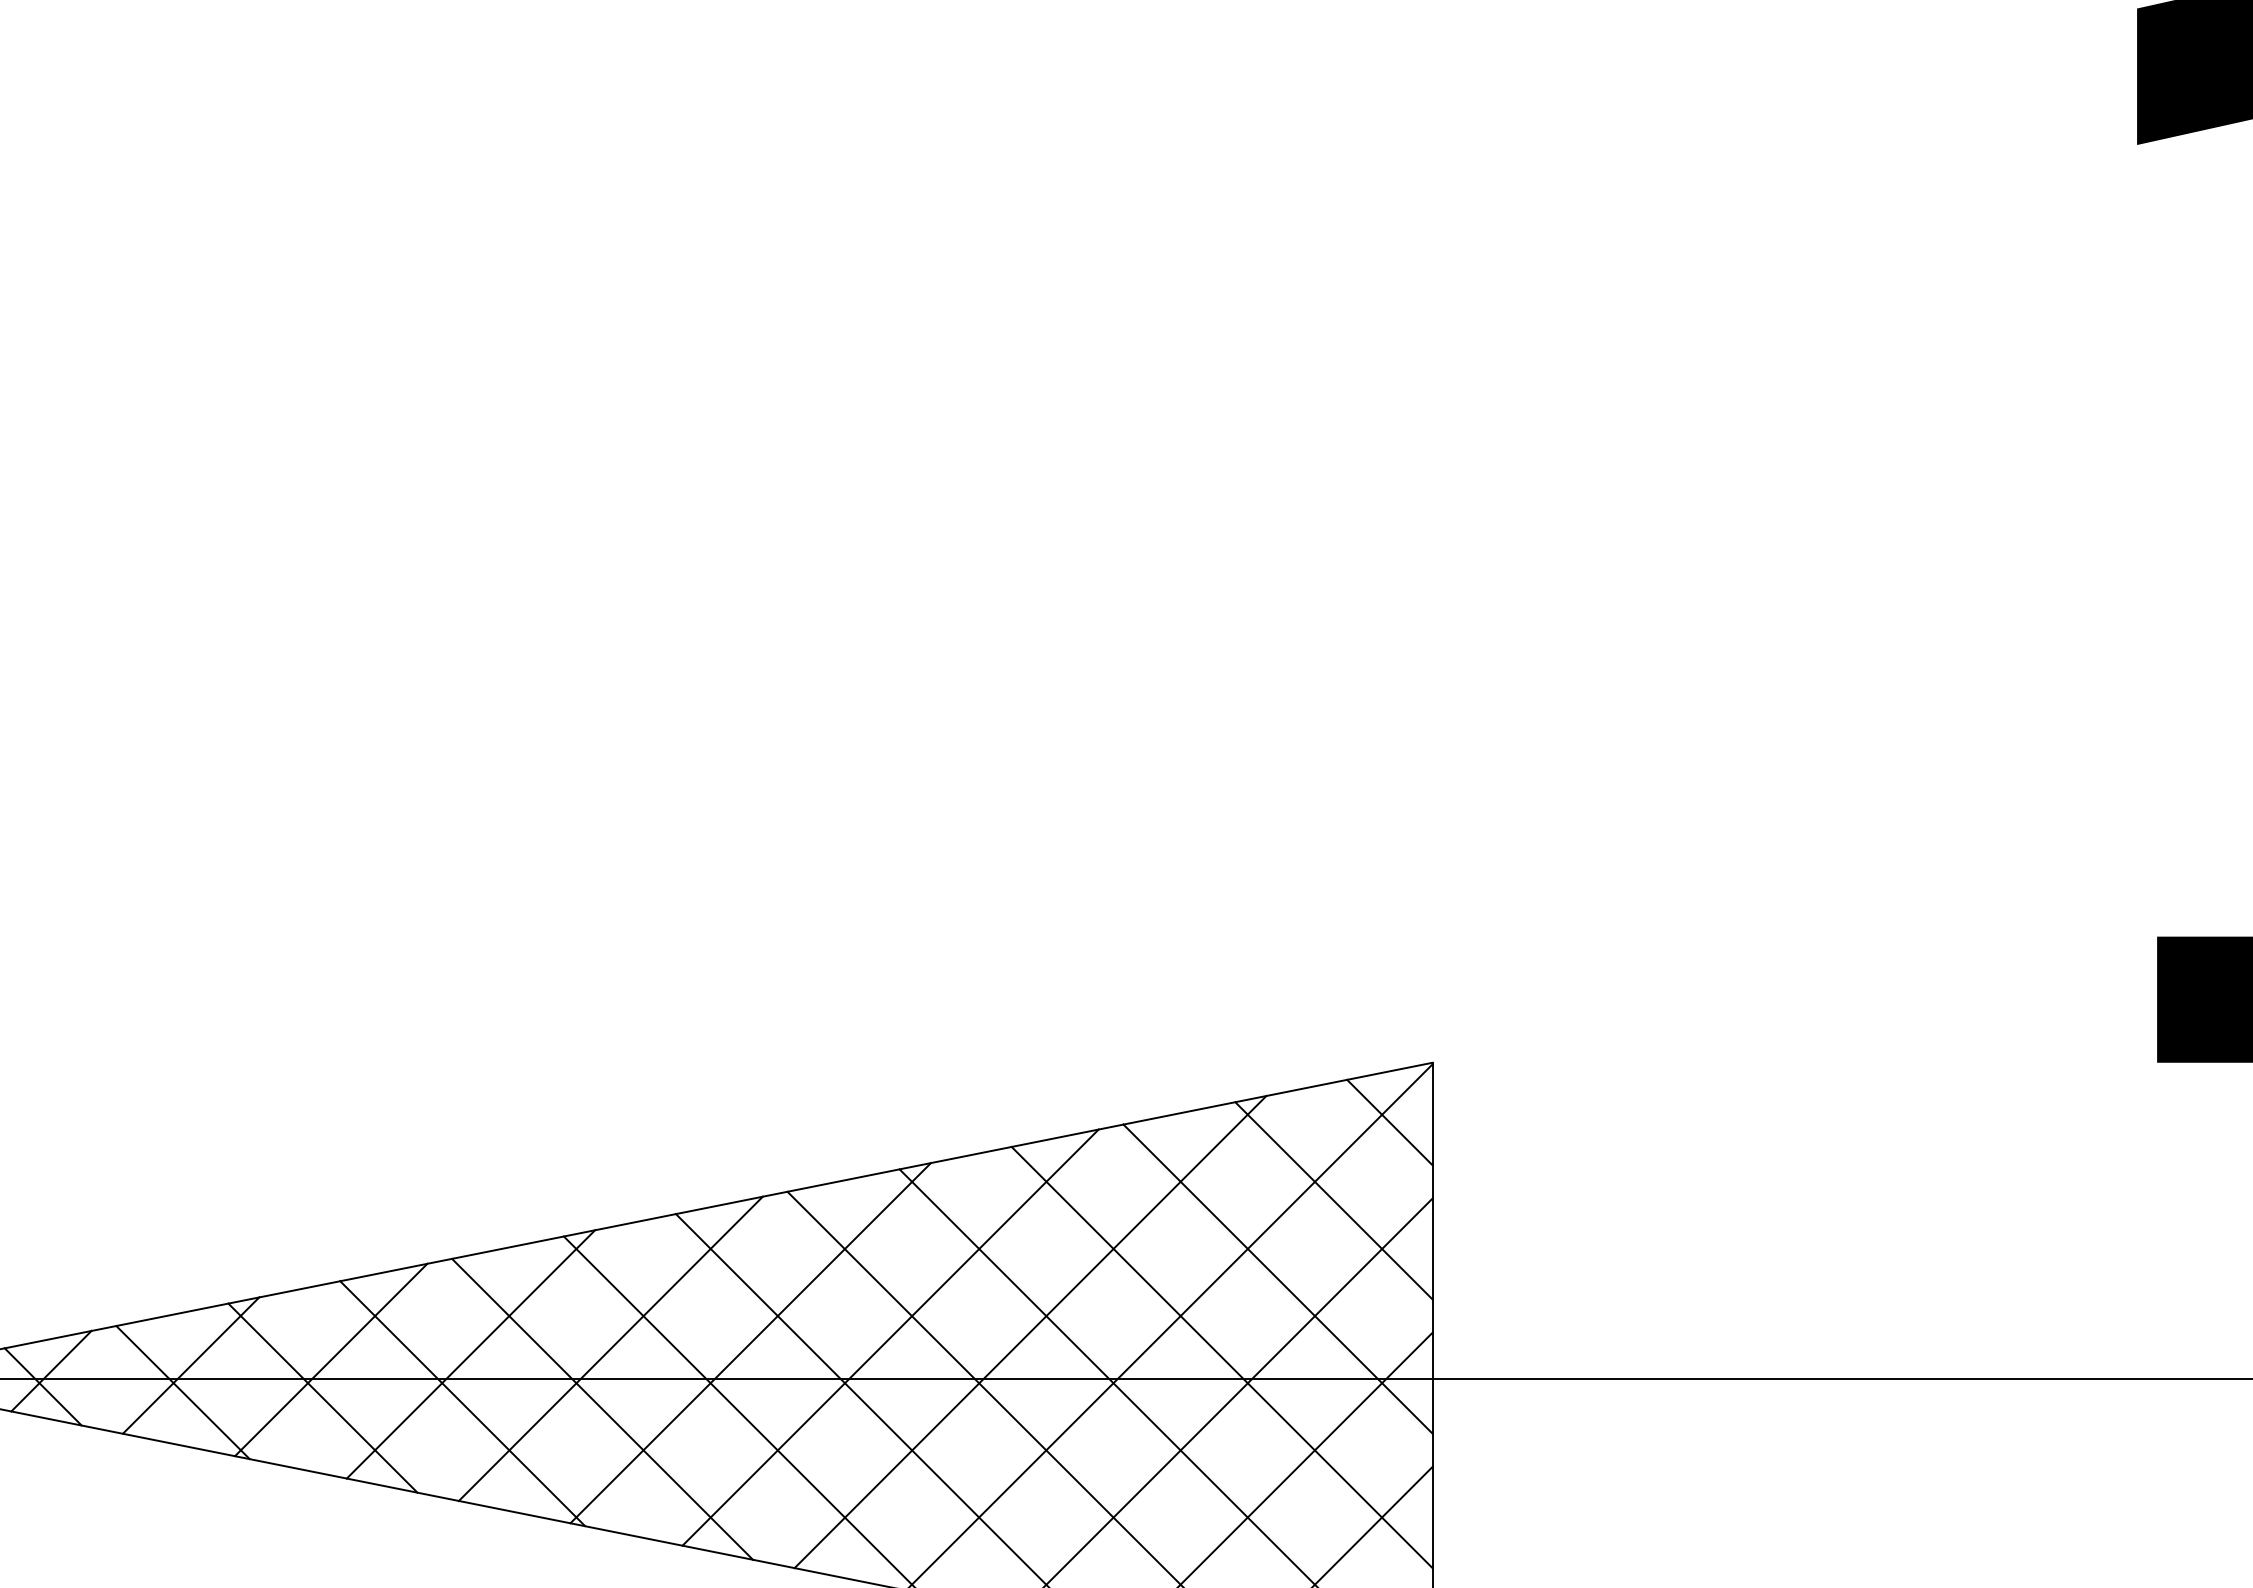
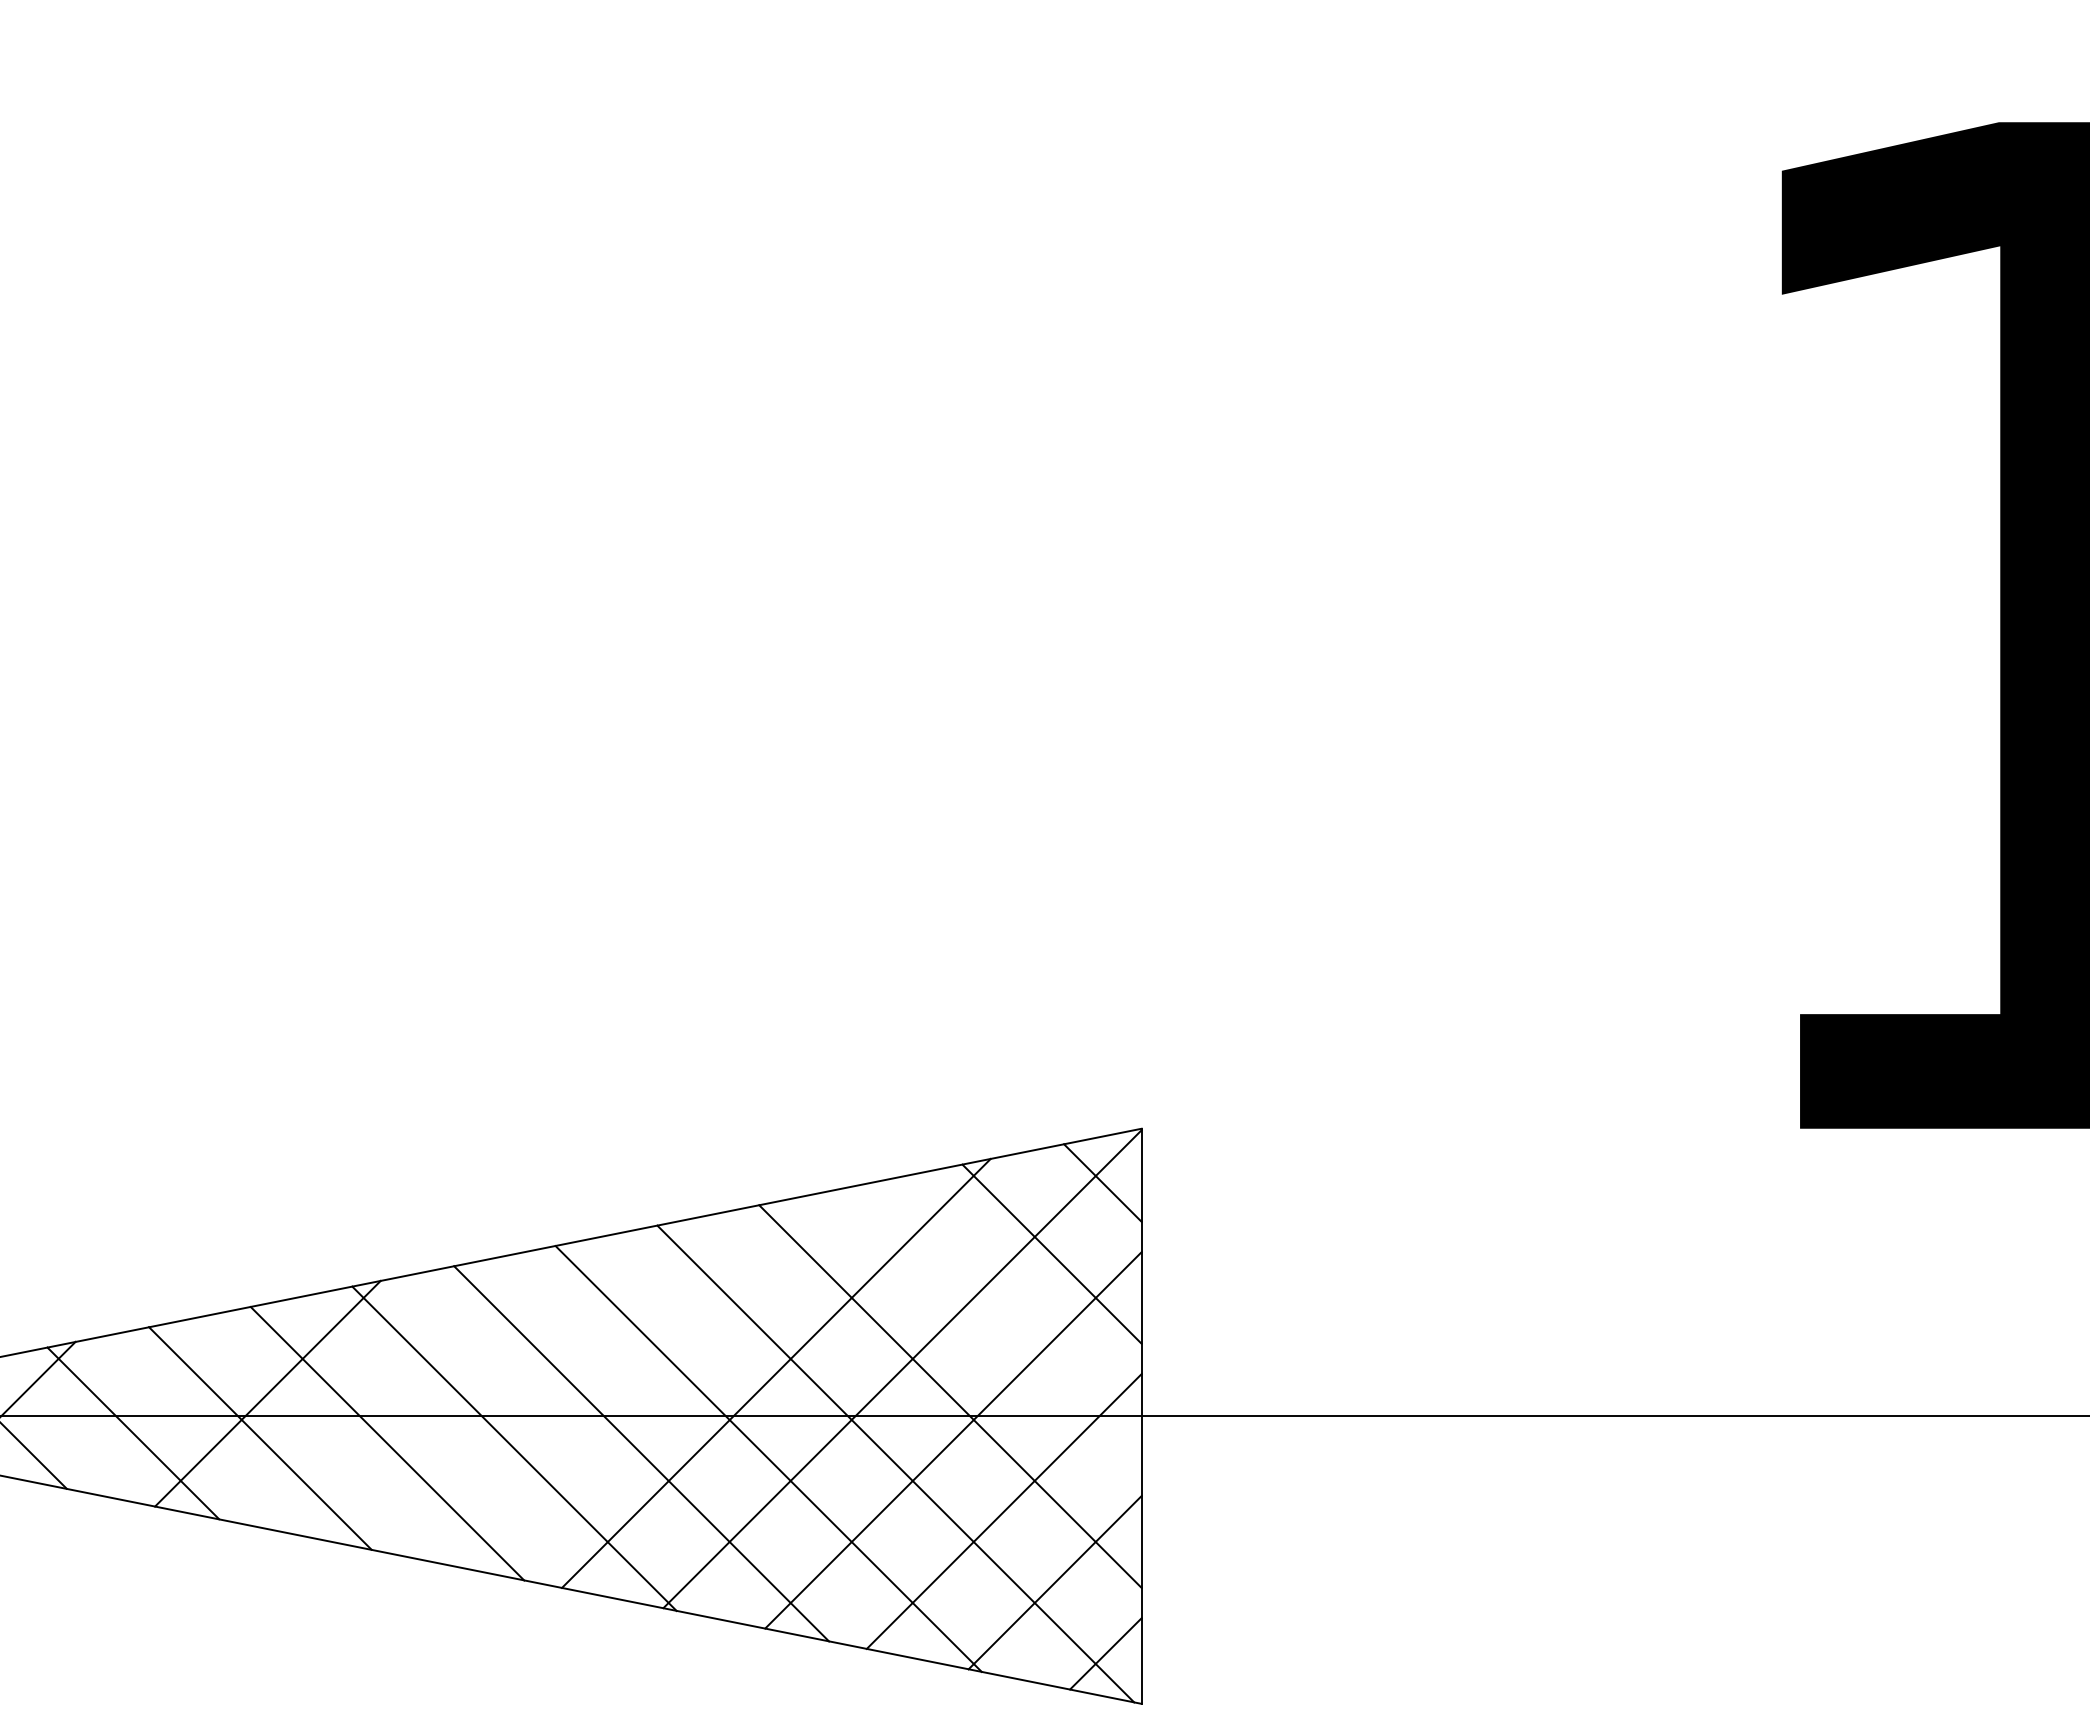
line: (1277, 1278) -> (1000, 1324), removed
line: (890, 1337) -> (649, 1378), removed
line: (750, 1343) -> (521, 1383), removed
line: (610, 1348) -> (394, 1388), removed
line: (330, 1359) -> (140, 1398), removed

